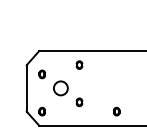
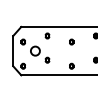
part: (116, 73) -> (71, 41), added

